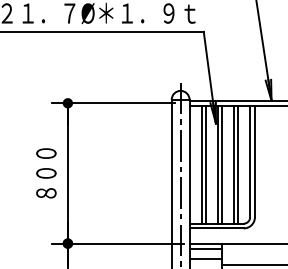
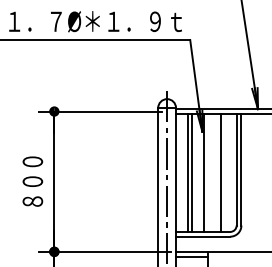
line: (221, 164) -> (207, 172), removed
line: (237, 164) -> (223, 172), removed

